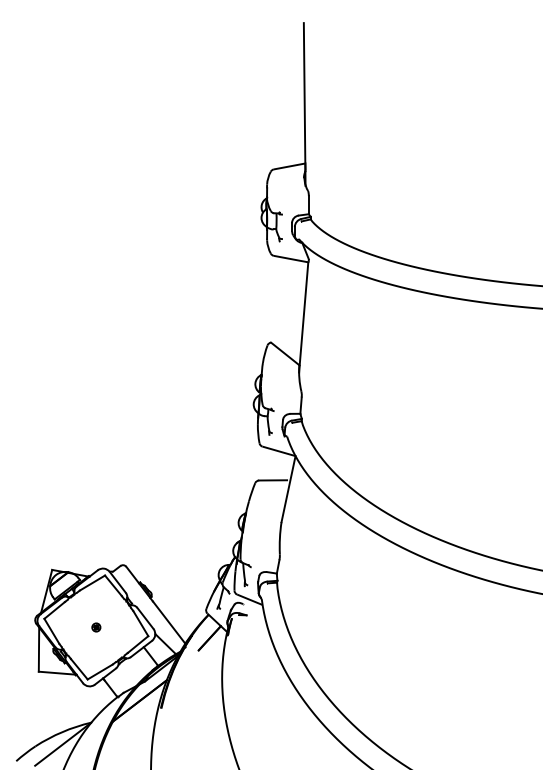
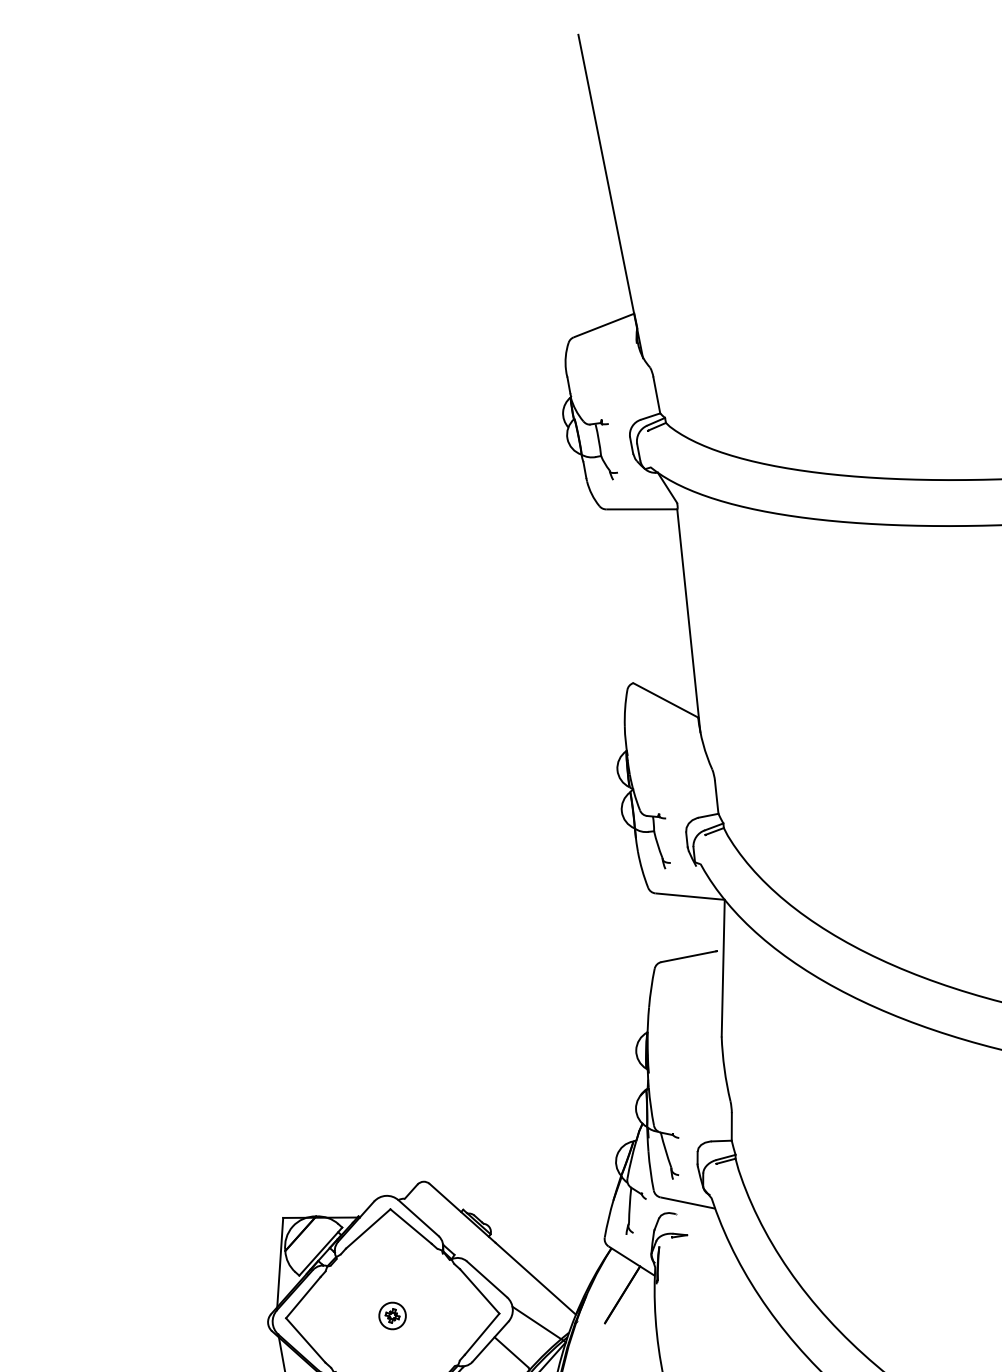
part: (96, 627) -> (392, 1315), size x1.6

